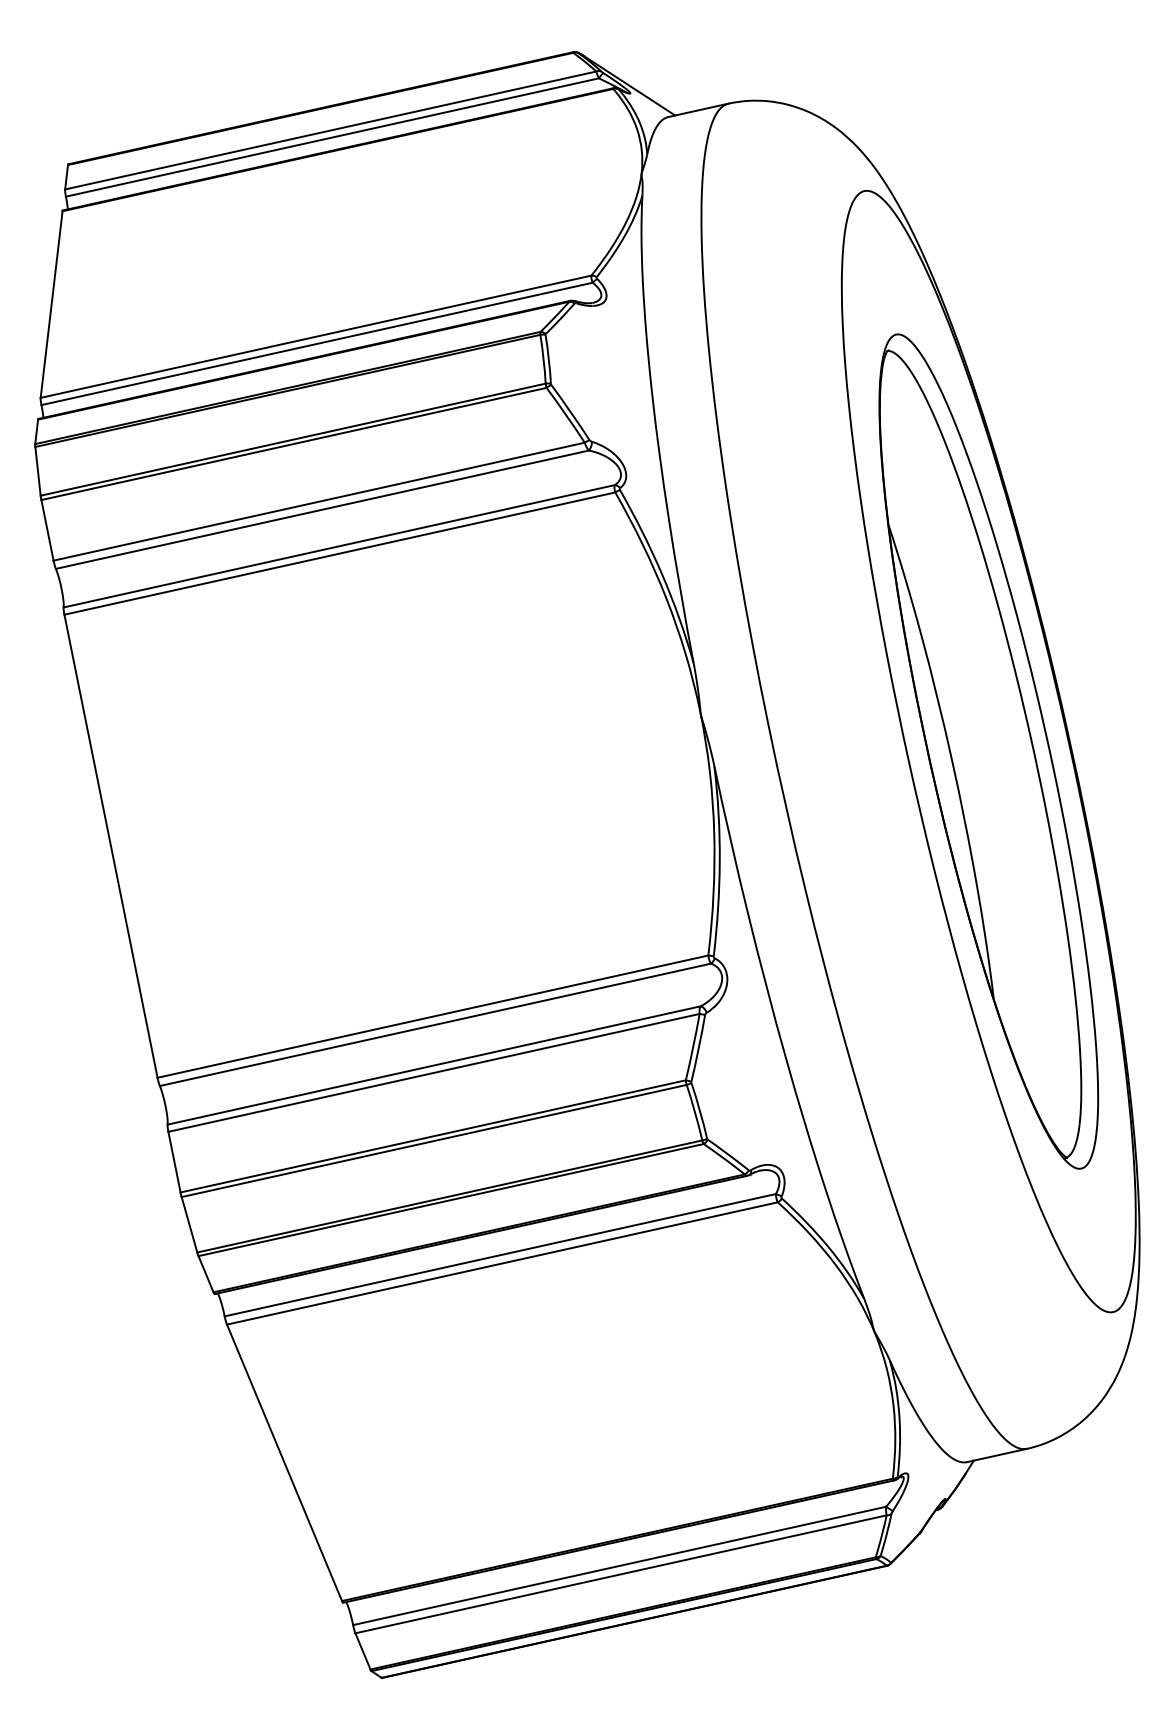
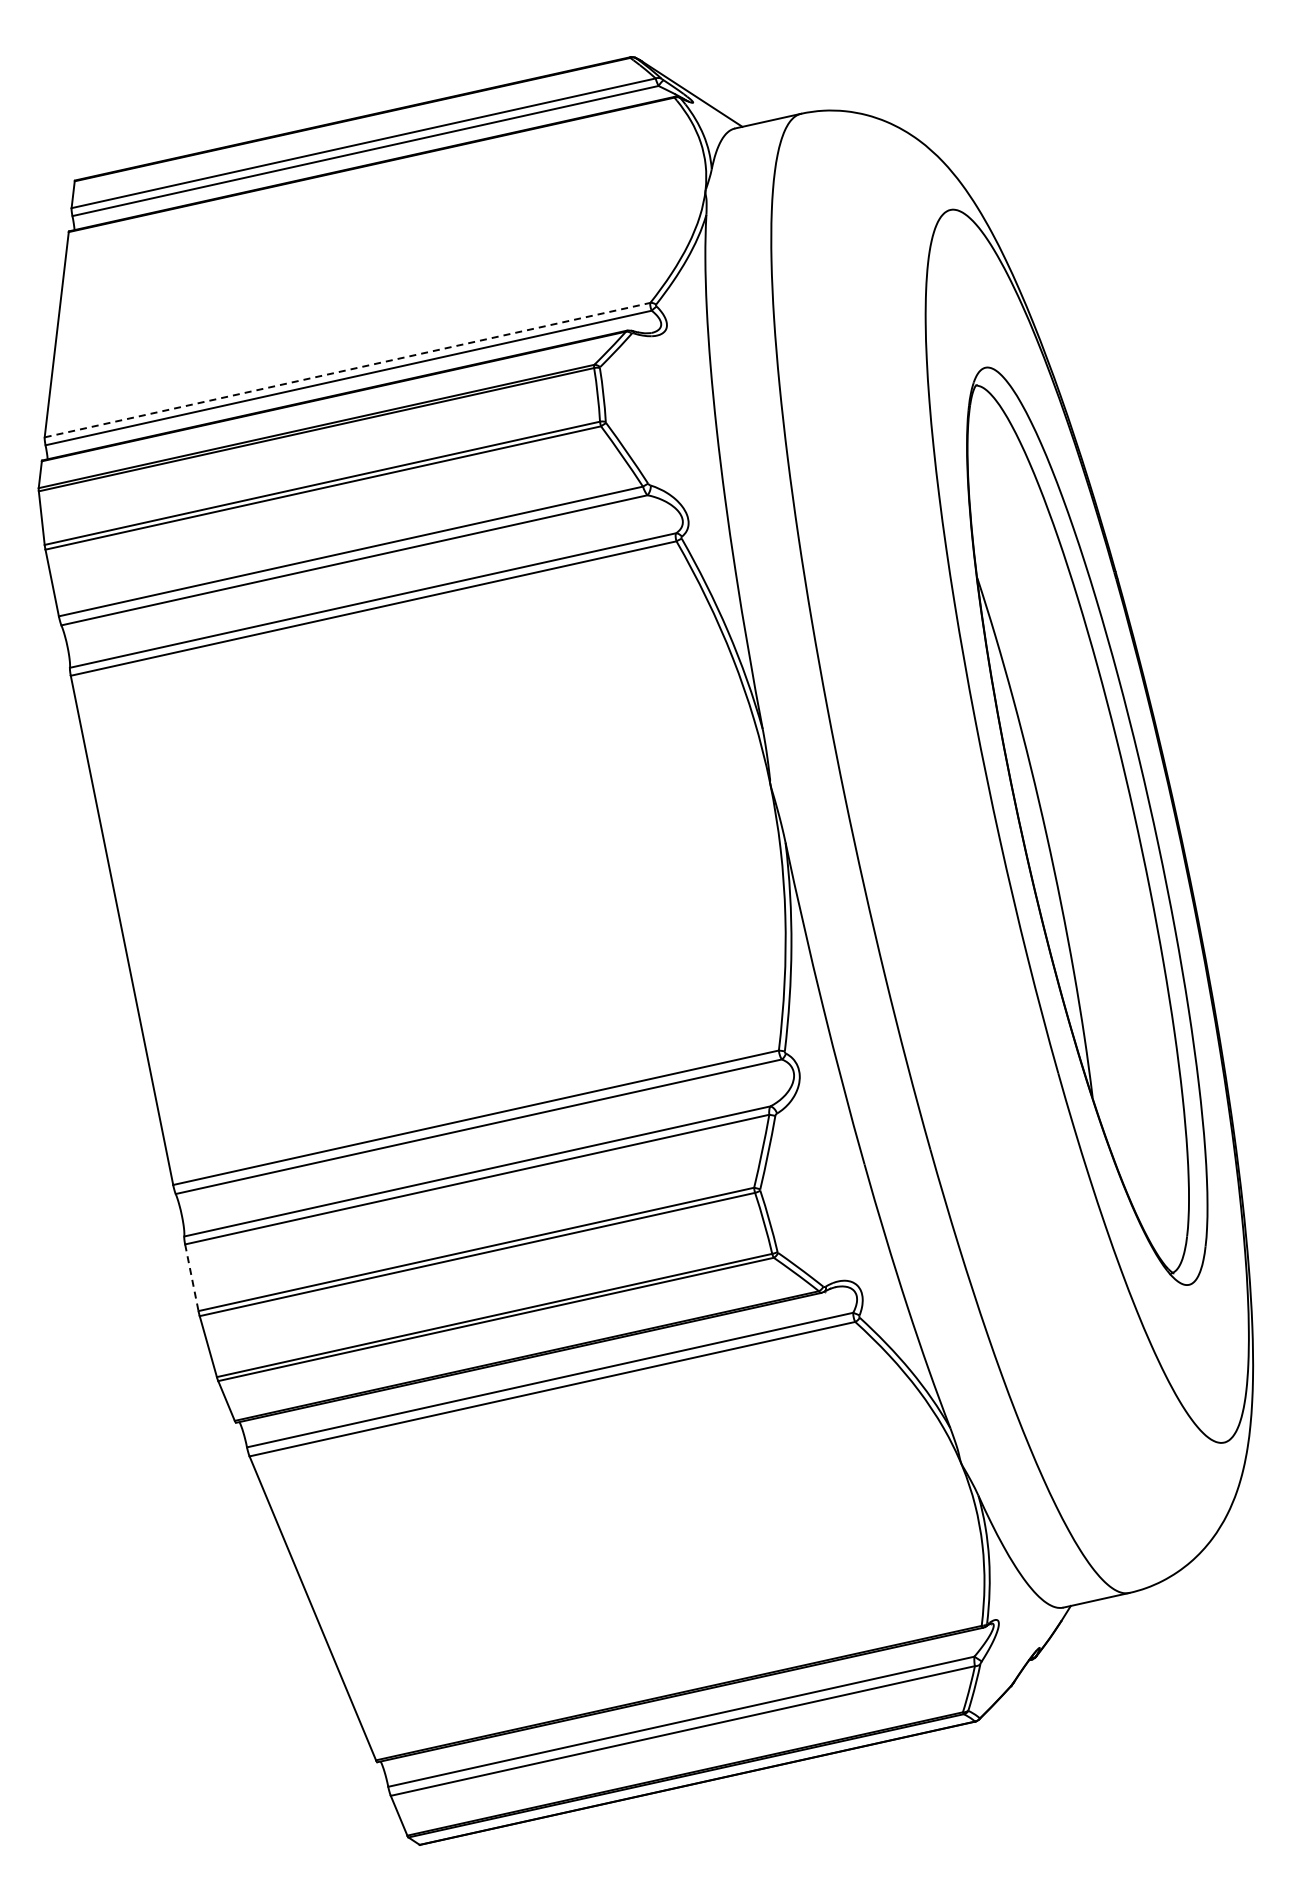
line: (316, 337) -> (348, 370), solid -> dashed
line: (174, 1161) -> (191, 1277), solid -> dashed

